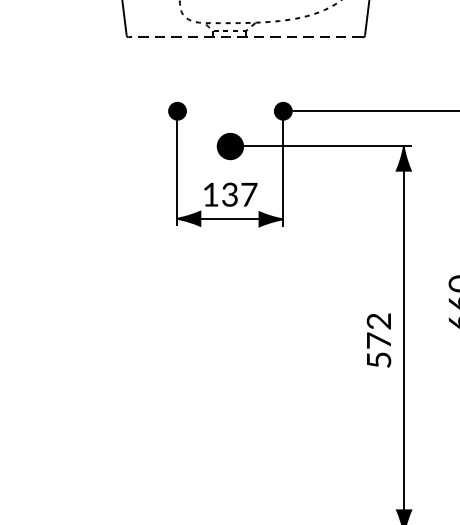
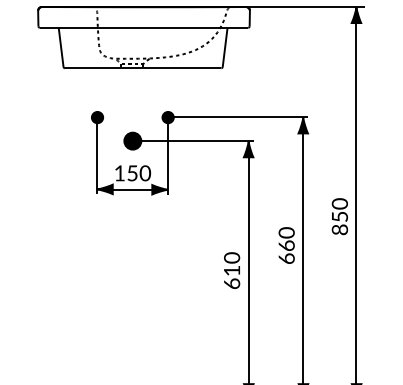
line: (244, 37) -> (142, 68), dashed -> solid
text: (240, 194) -> (139, 173), 137 -> 150
text: (379, 340) -> (232, 270), 572 -> 610

